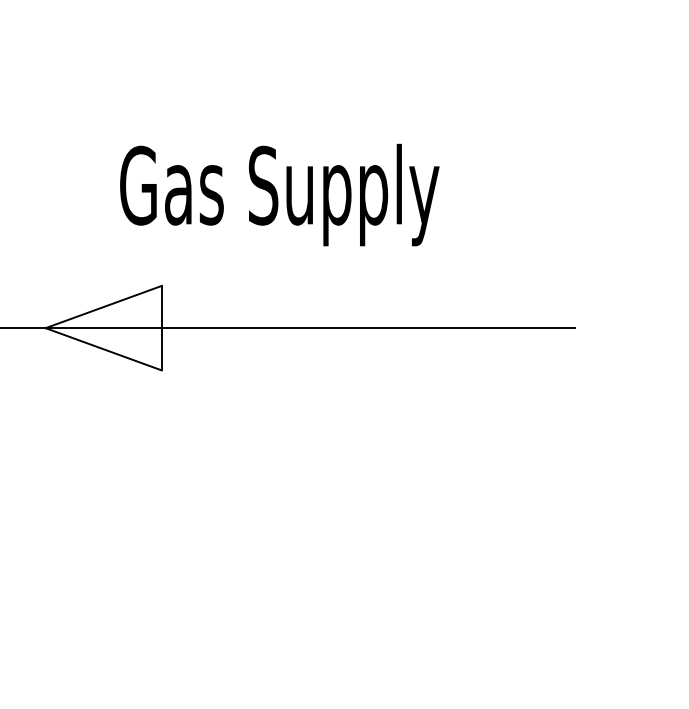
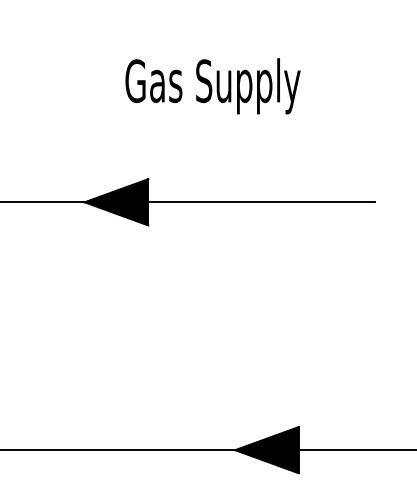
text: (278, 195) -> (212, 86), moved
fill: (103, 328) -> (116, 202), added

